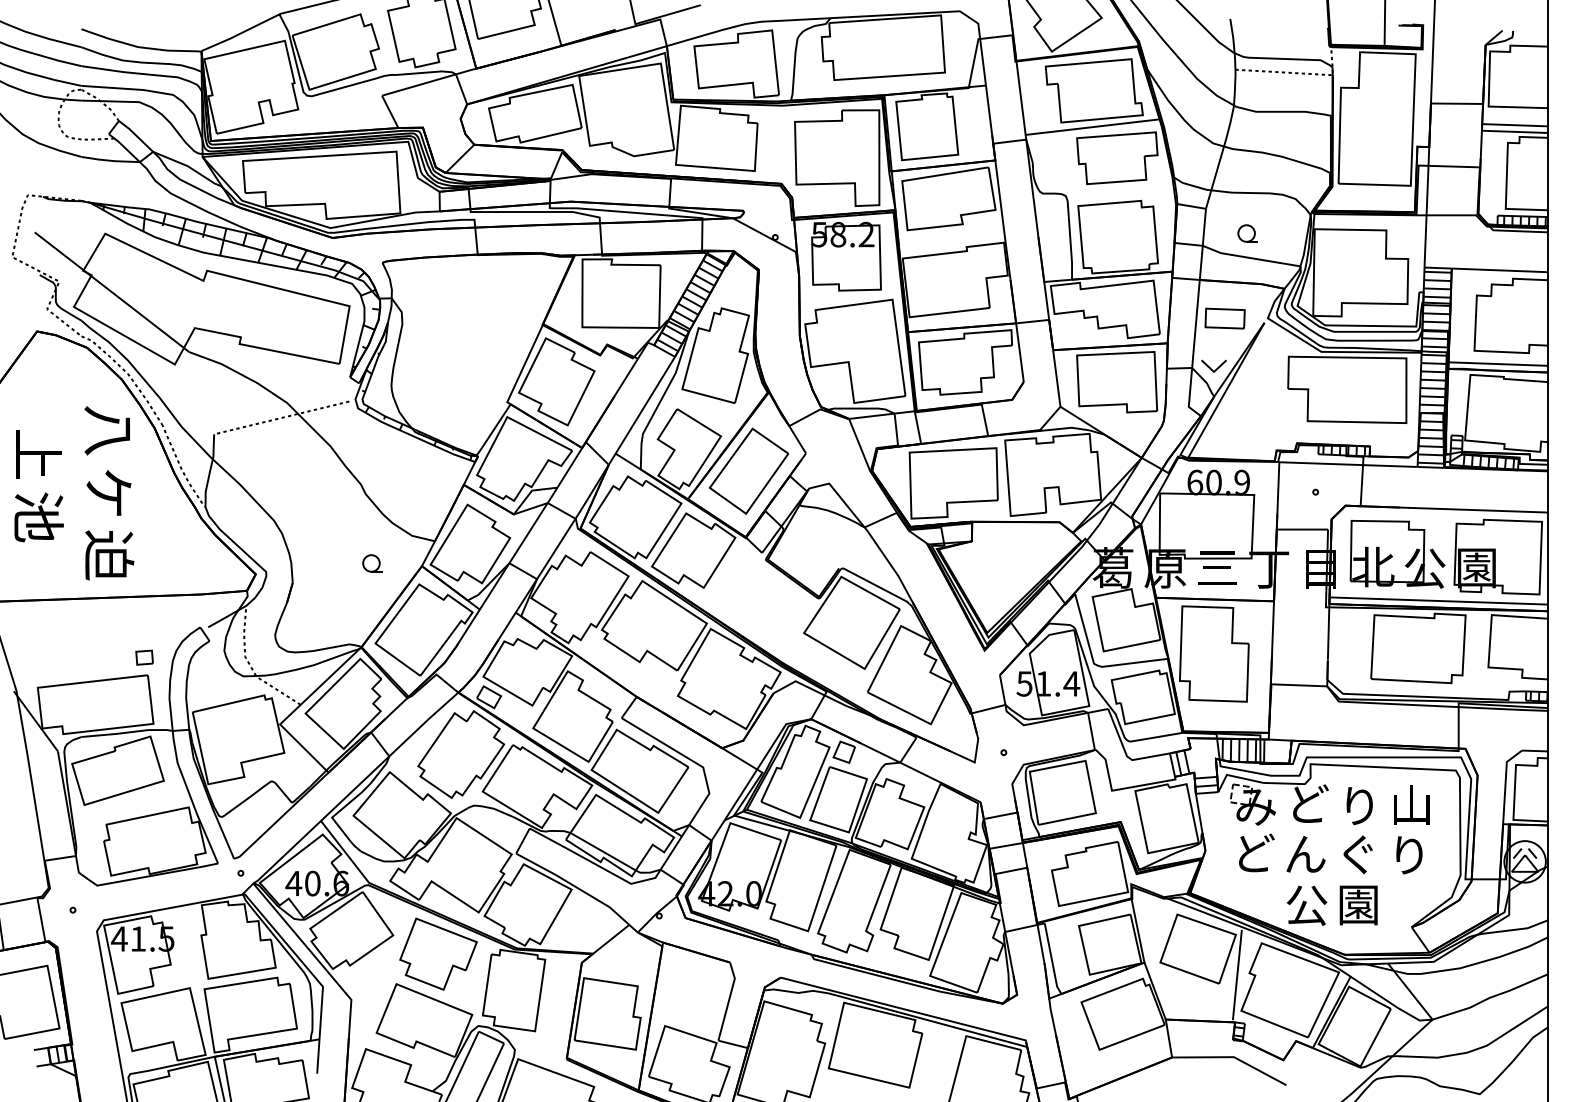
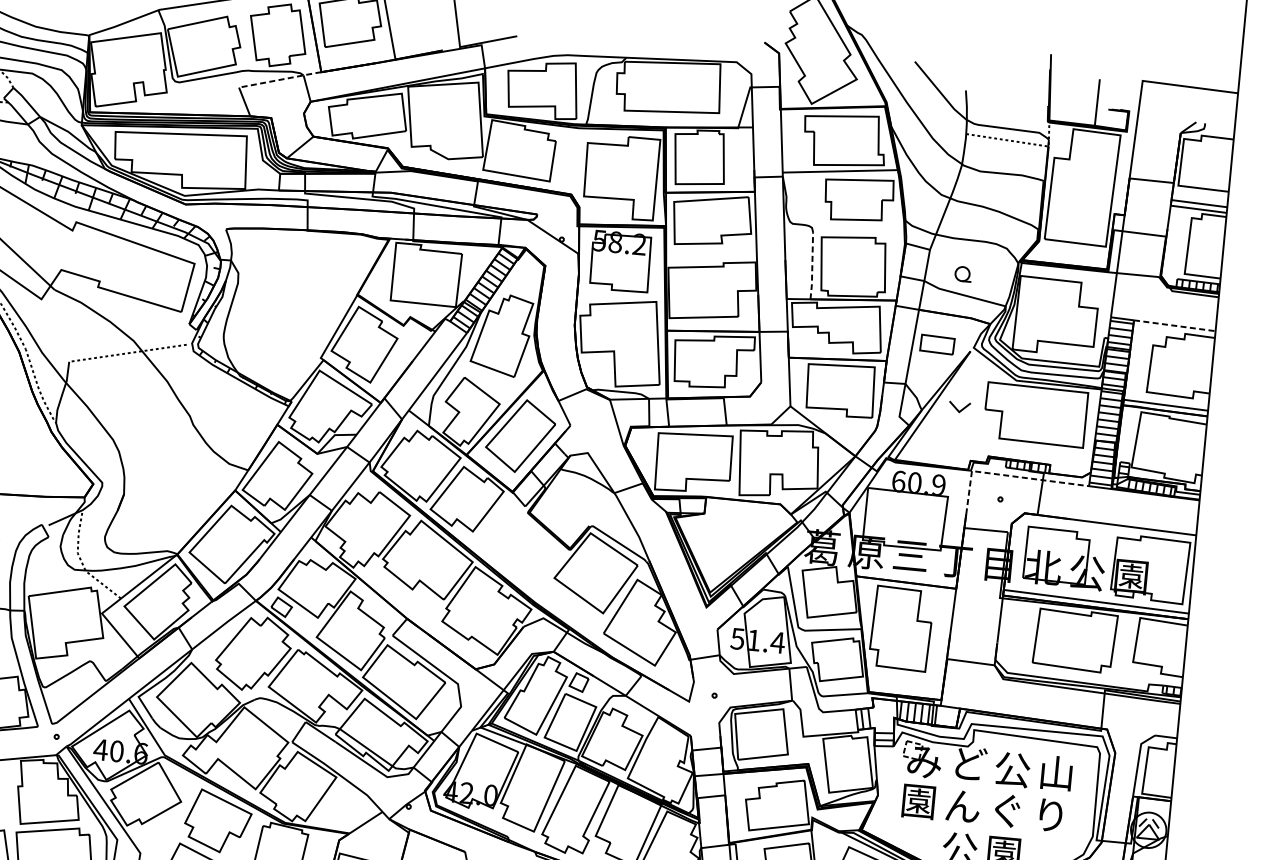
line: (429, 82) -> (280, 80), solid -> dashed
line: (1070, 240) -> (812, 265), solid -> dashed
line: (1500, 270) -> (1175, 325), solid -> dashed
part: (1213, 365) -> (959, 406), moved
line: (1322, 463) -> (1008, 475), solid -> dashed
part: (372, 563) -> (193, 484), removed
text: (1359, 806) -> (1012, 769), り -> 公
text: (1254, 853) -> (919, 801), ど -> 園

